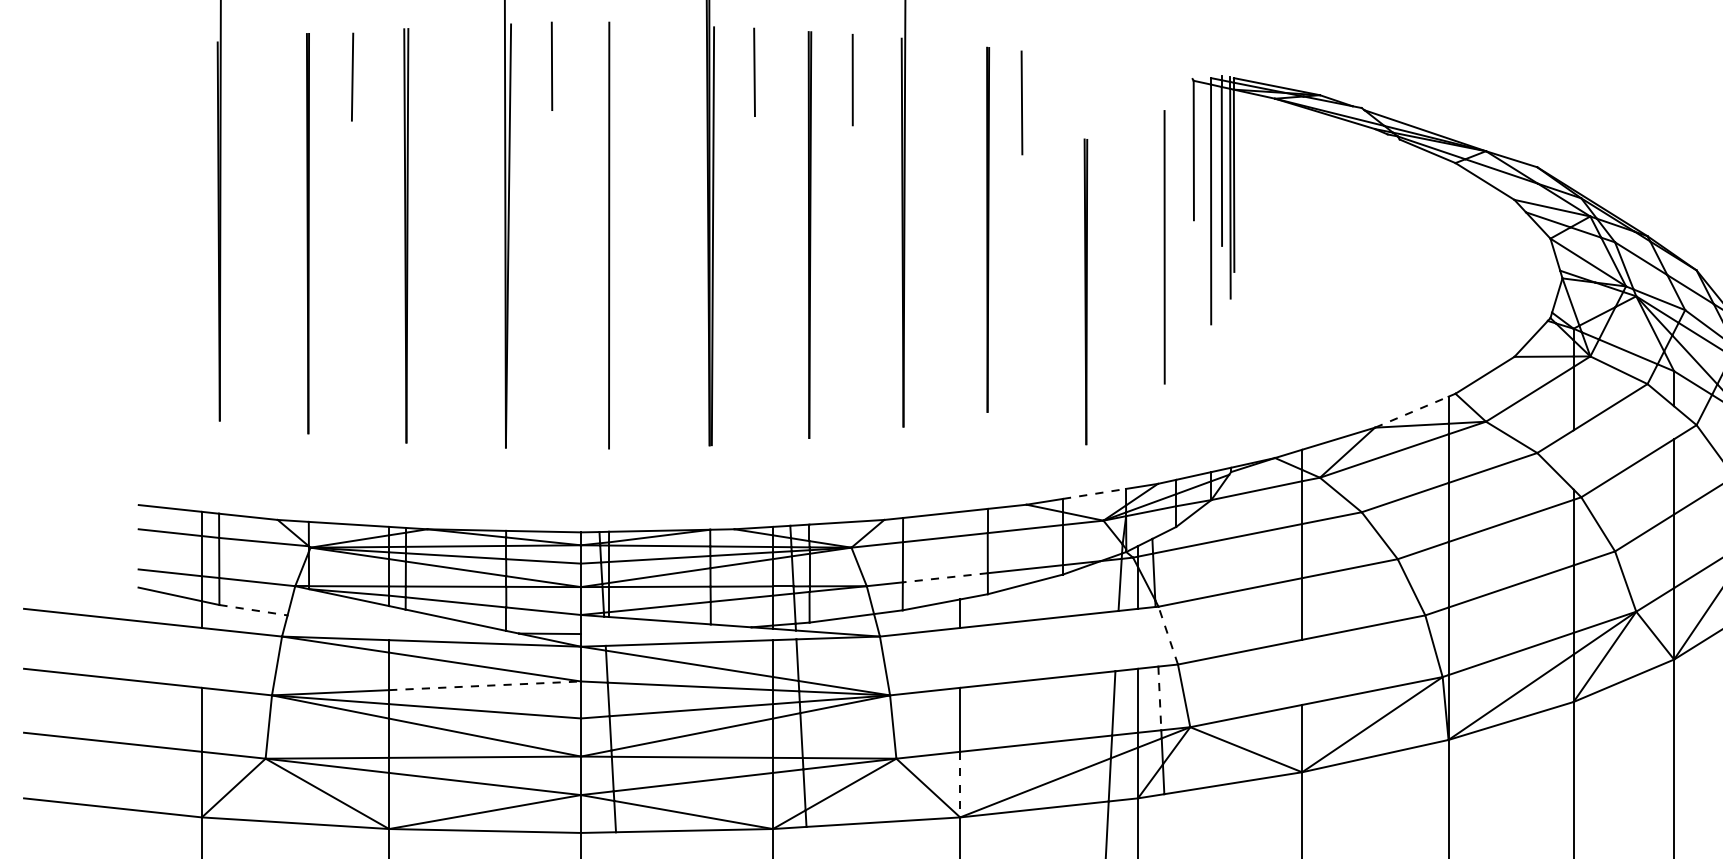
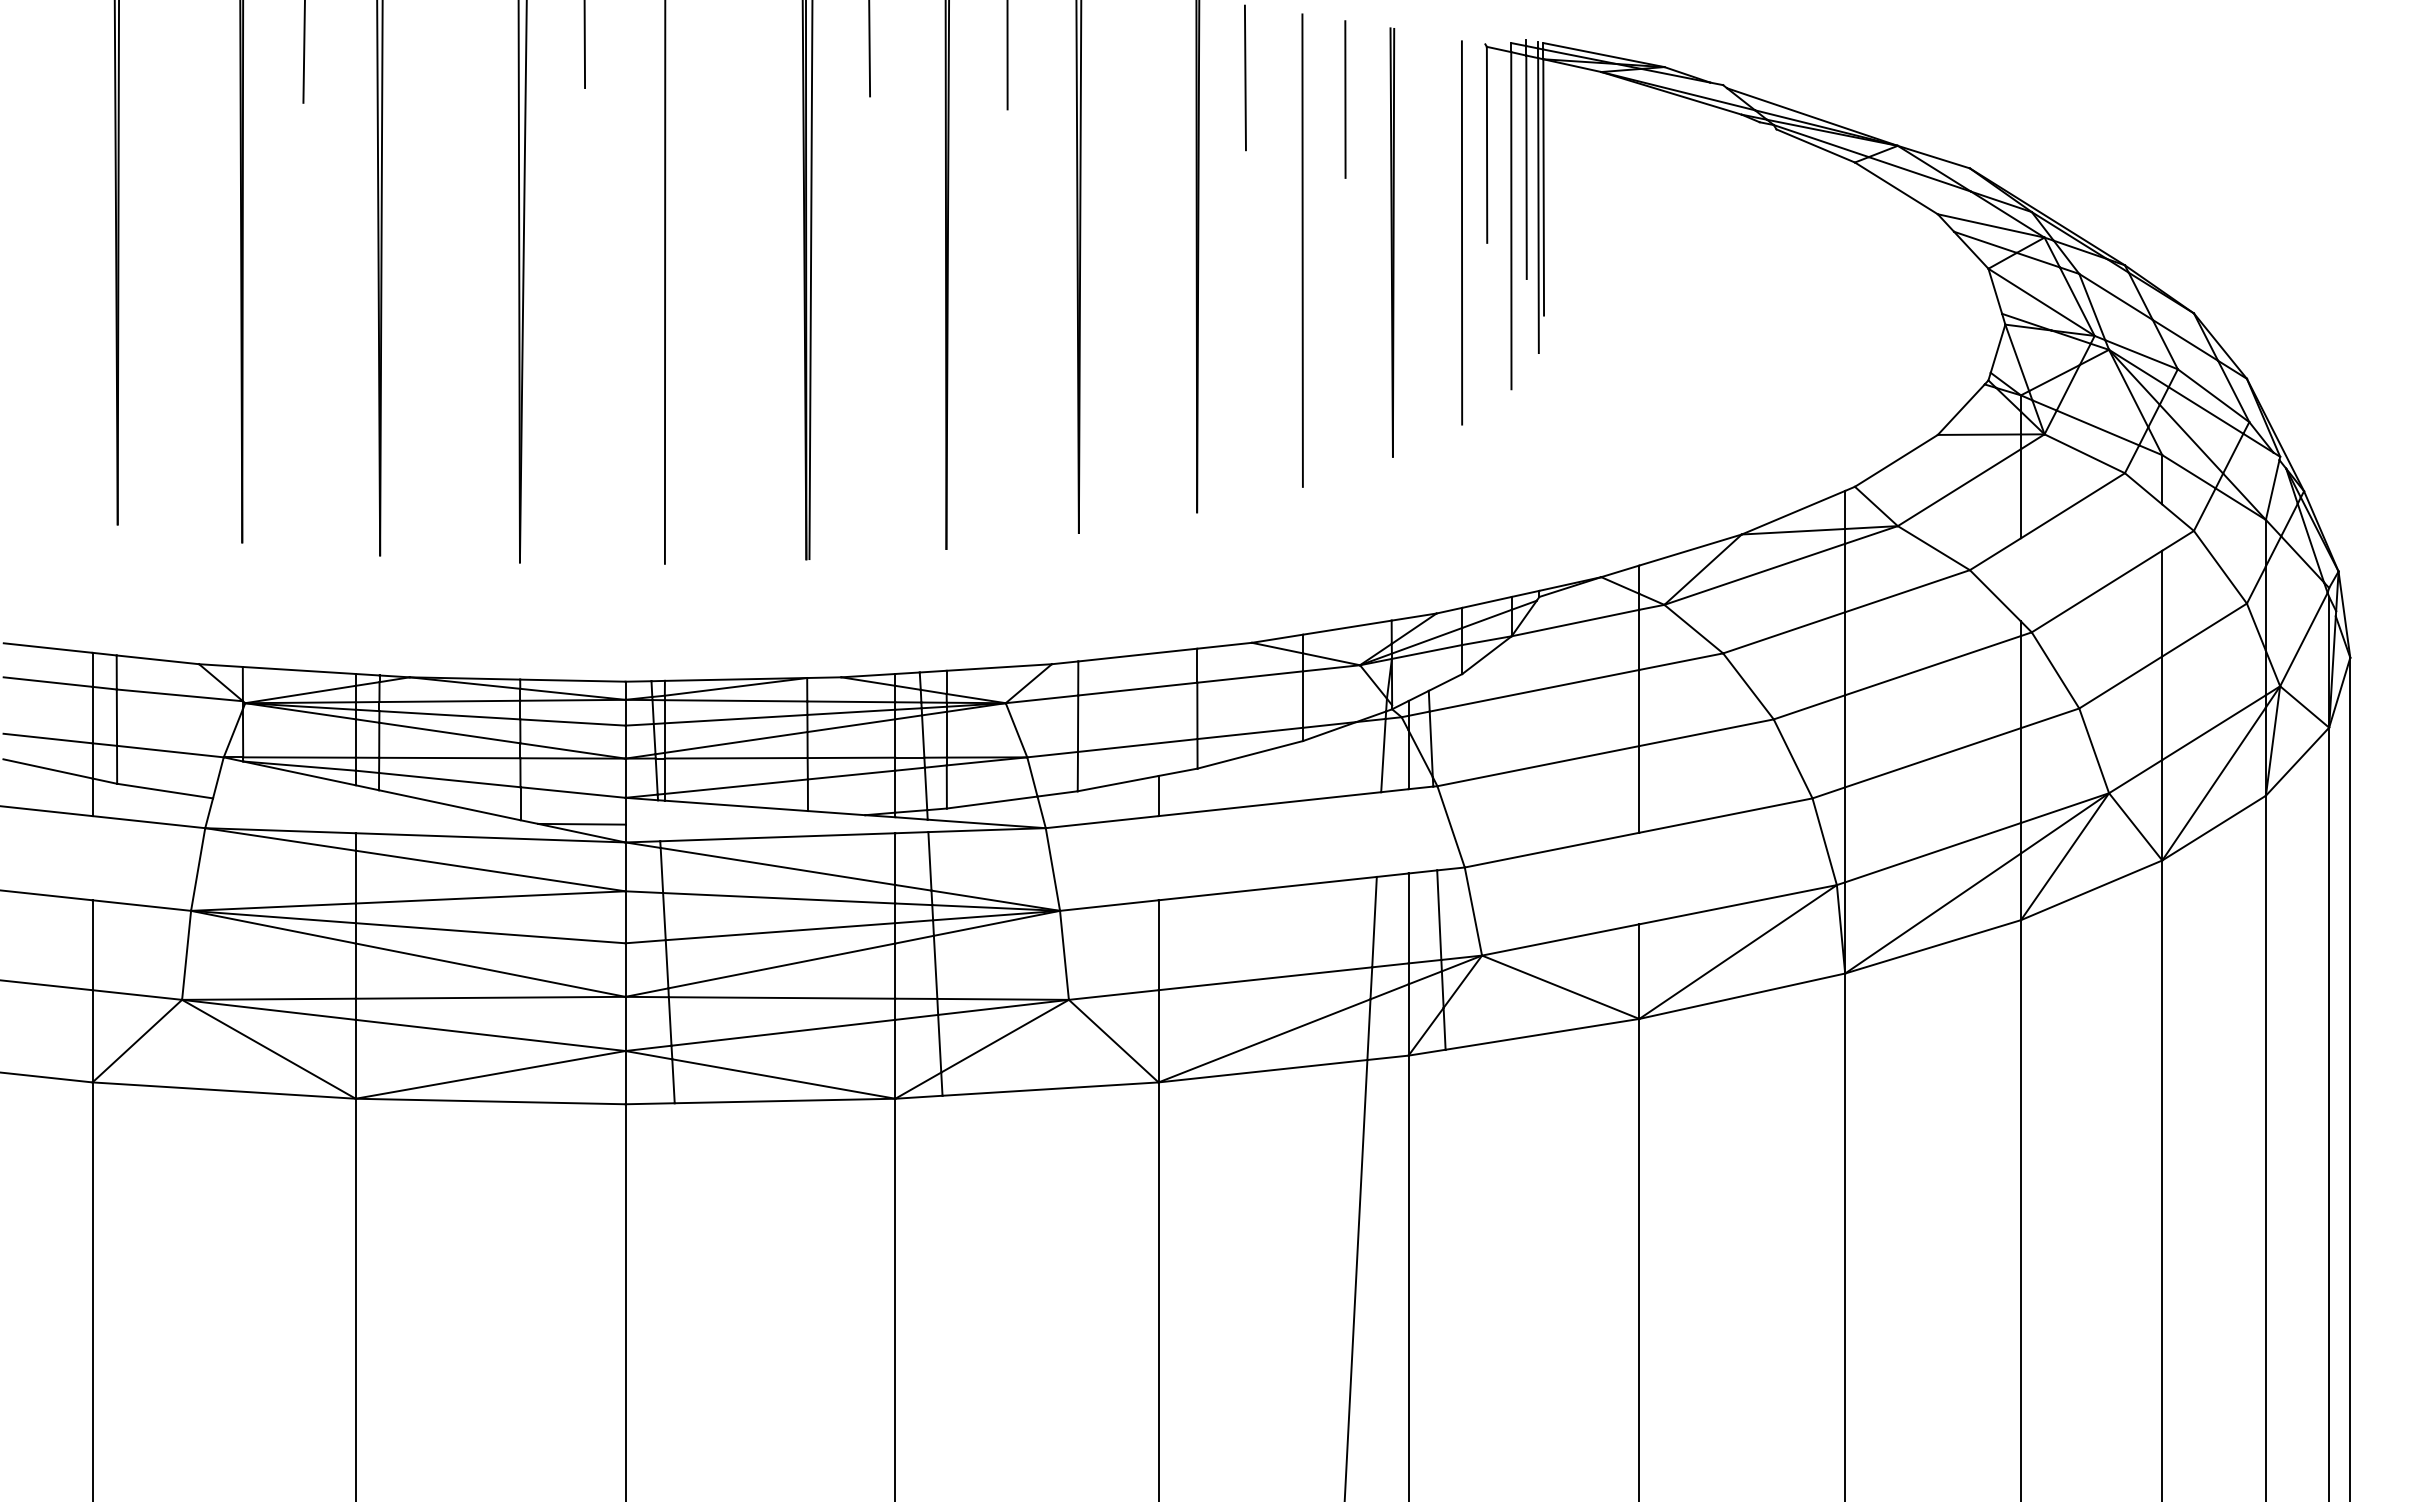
line: (1093, 118) -> (1345, 99), added
line: (1062, 225) -> (1302, 250), added
line: (1164, 247) -> (1461, 232), moved
part: (1086, 291) -> (1392, 242), moved
line: (1411, 412) -> (1793, 512), dashed -> solid
line: (1094, 493) -> (1347, 627), dashed -> solid
line: (945, 577) -> (1137, 745), dashed -> solid
line: (253, 610) -> (165, 791), dashed -> solid
line: (1168, 635) -> (1451, 826), dashed -> solid
line: (485, 685) -> (491, 897), dashed -> solid
line: (1160, 698) -> (1439, 915), dashed -> solid
line: (960, 784) -> (1158, 1036), dashed -> solid

